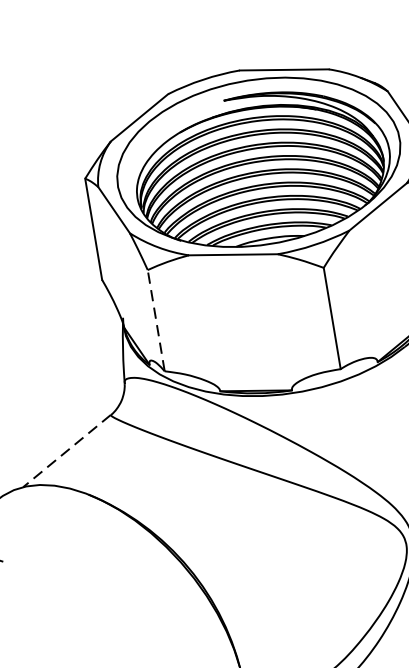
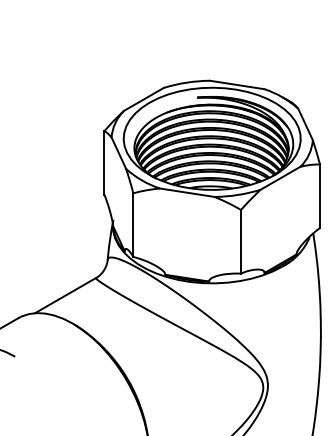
line: (156, 321) -> (133, 225), dashed -> solid
line: (66, 450) -> (65, 295), dashed -> solid

